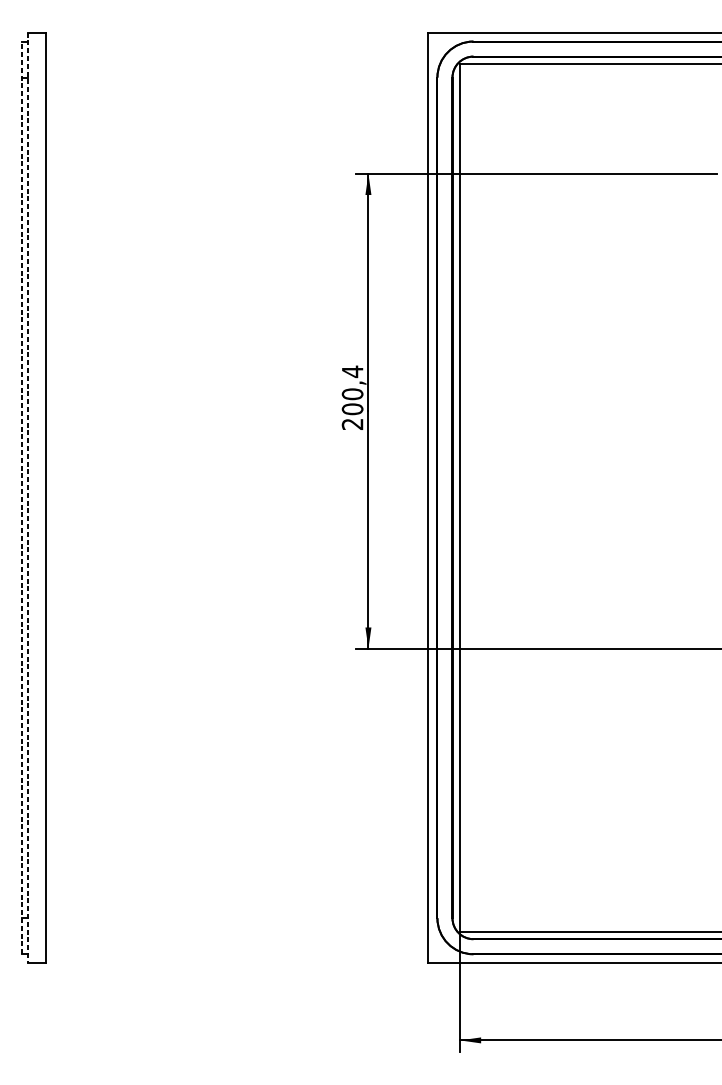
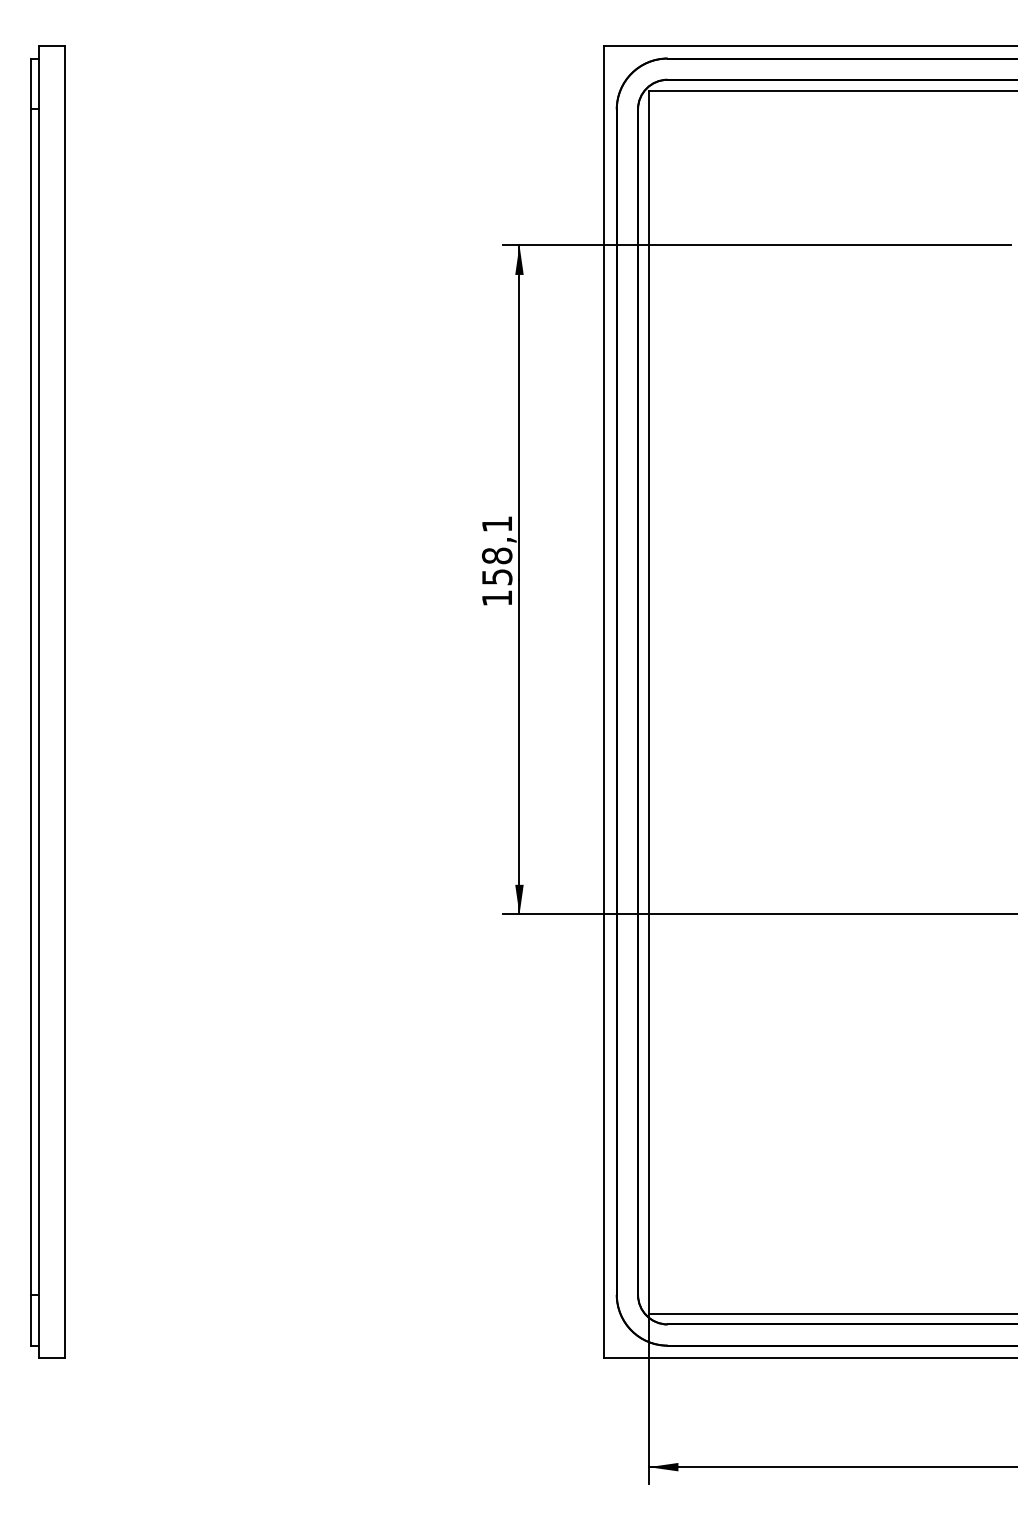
text: (352, 397) -> (496, 560), 200,4 -> 158,1
line: (21, 498) -> (30, 702), dashed -> solid
line: (28, 498) -> (39, 702), dashed -> solid

